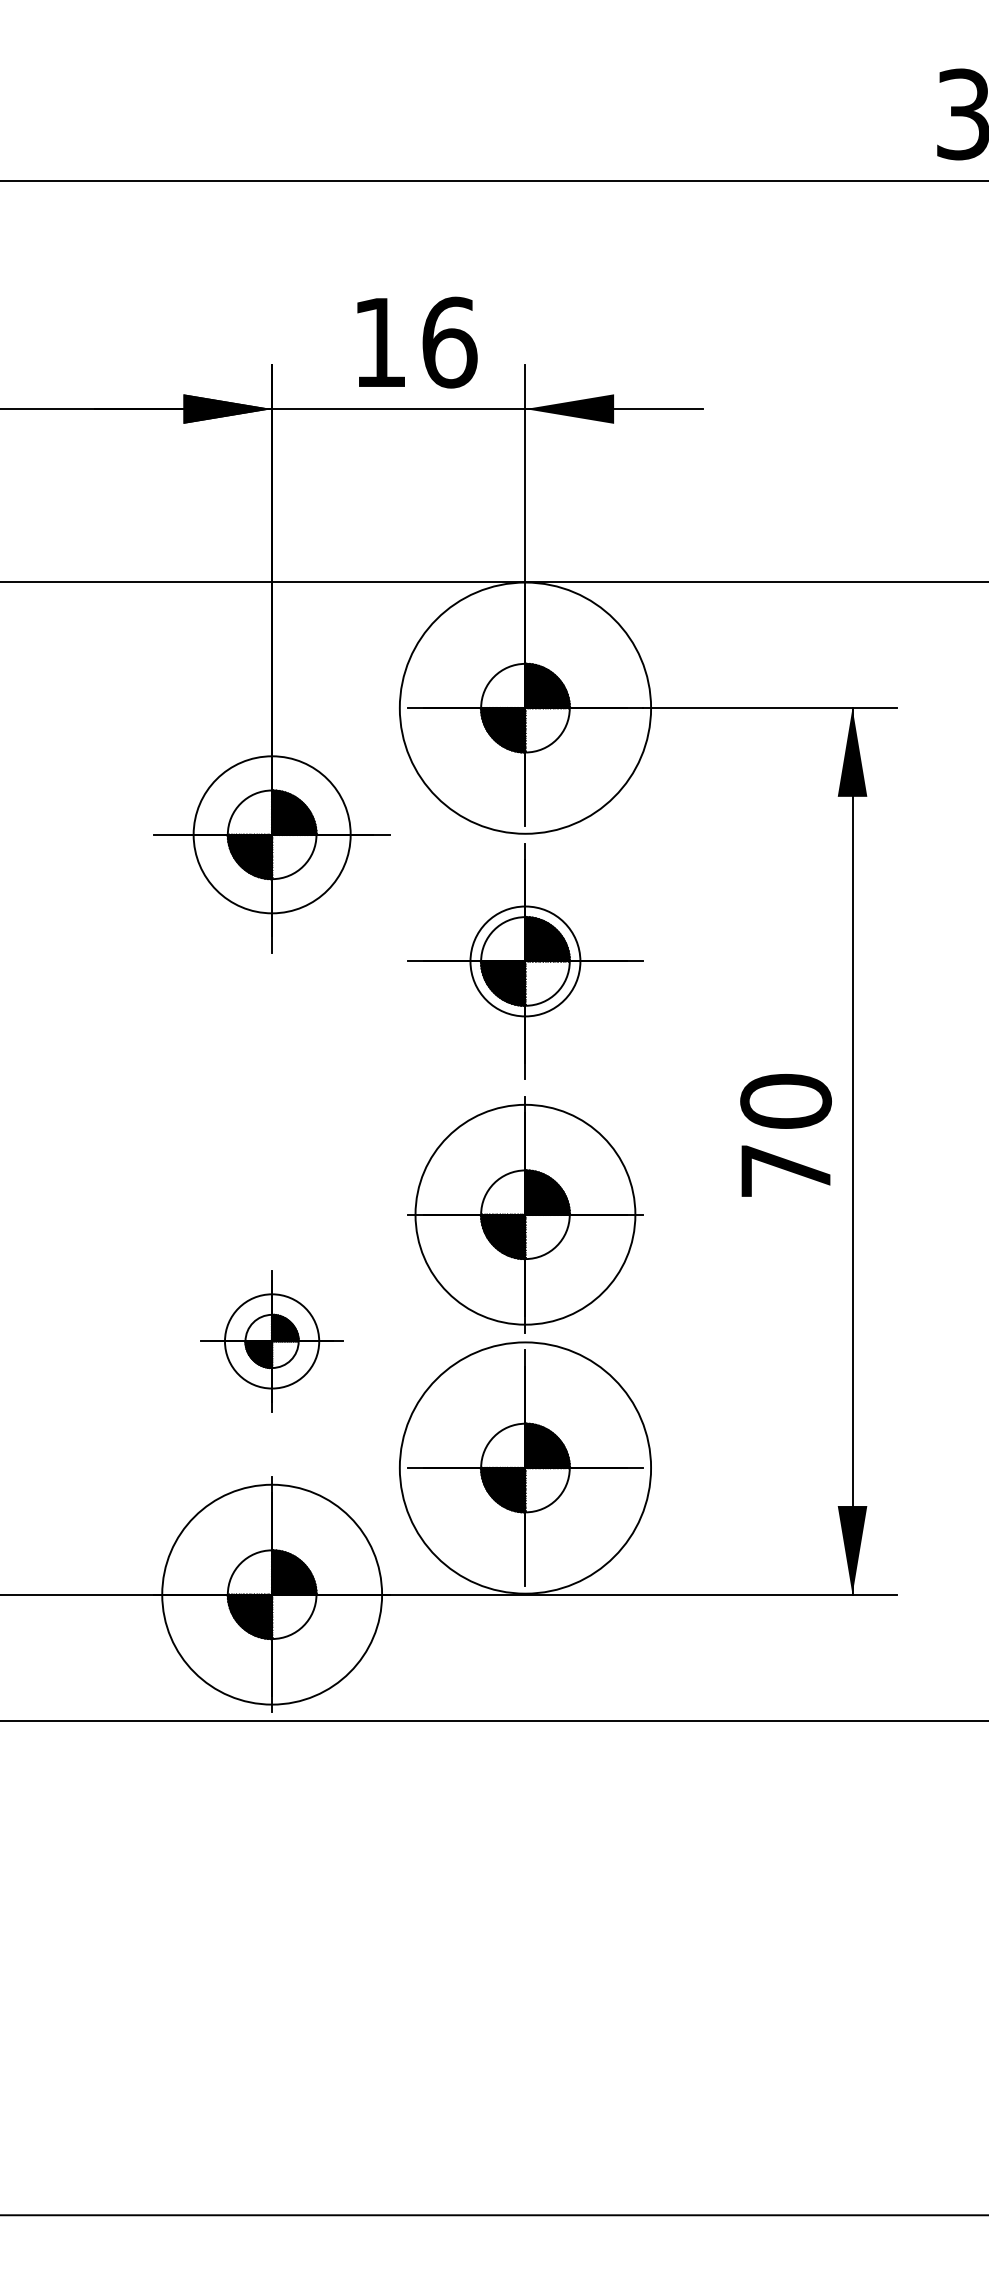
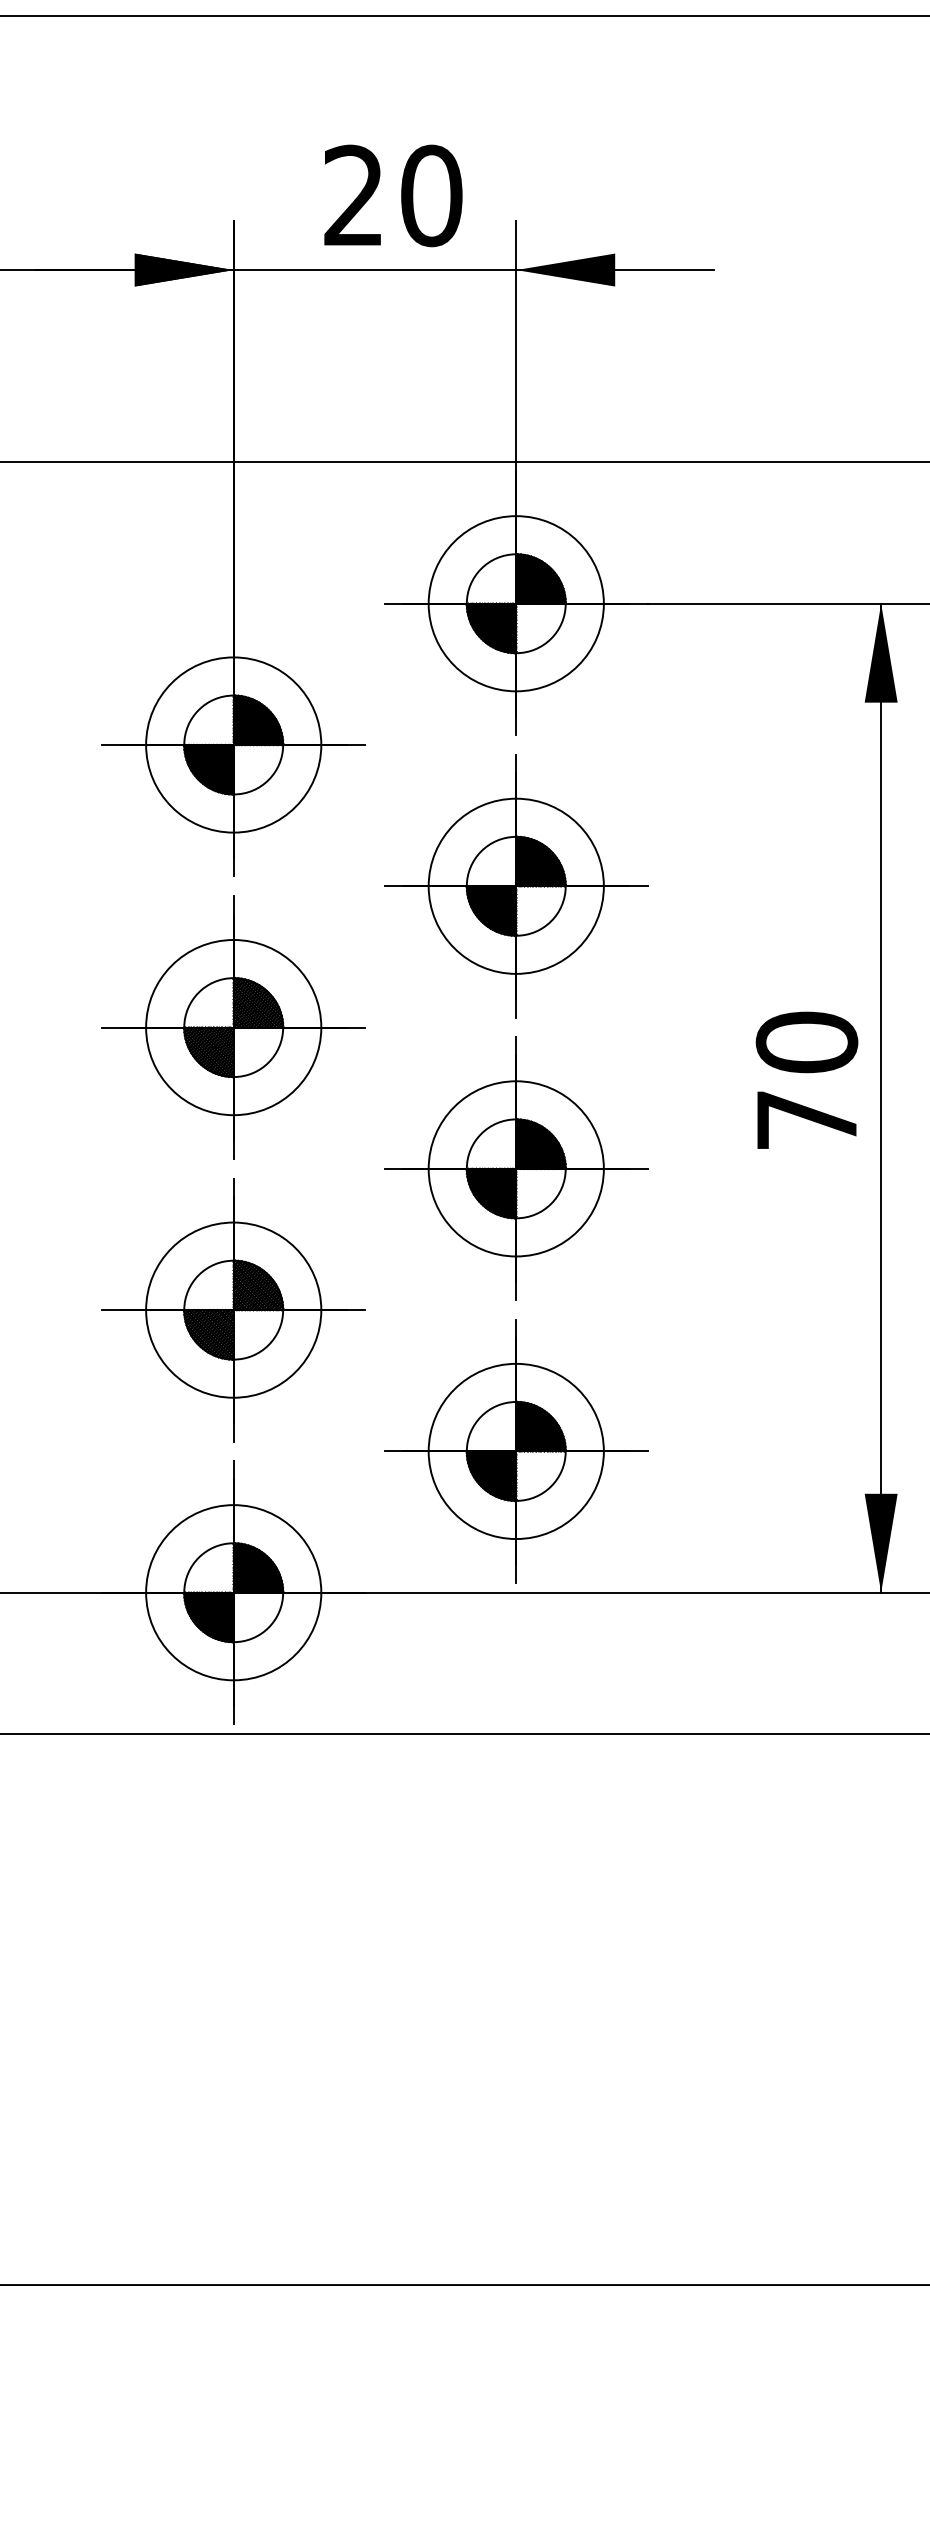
text: (415, 342) -> (393, 195), 16 -> 20
circle: (524, 707) -> (515, 602), size x0.62
circle: (524, 960) -> (515, 885), size x1.43
part: (271, 1087) -> (232, 1026), added
circle: (524, 1214) -> (515, 1168), size x0.71
part: (271, 1341) -> (232, 1310), size x1.67
circle: (524, 1467) -> (515, 1450), size x0.62
circle: (271, 1594) -> (232, 1592), size x0.71

